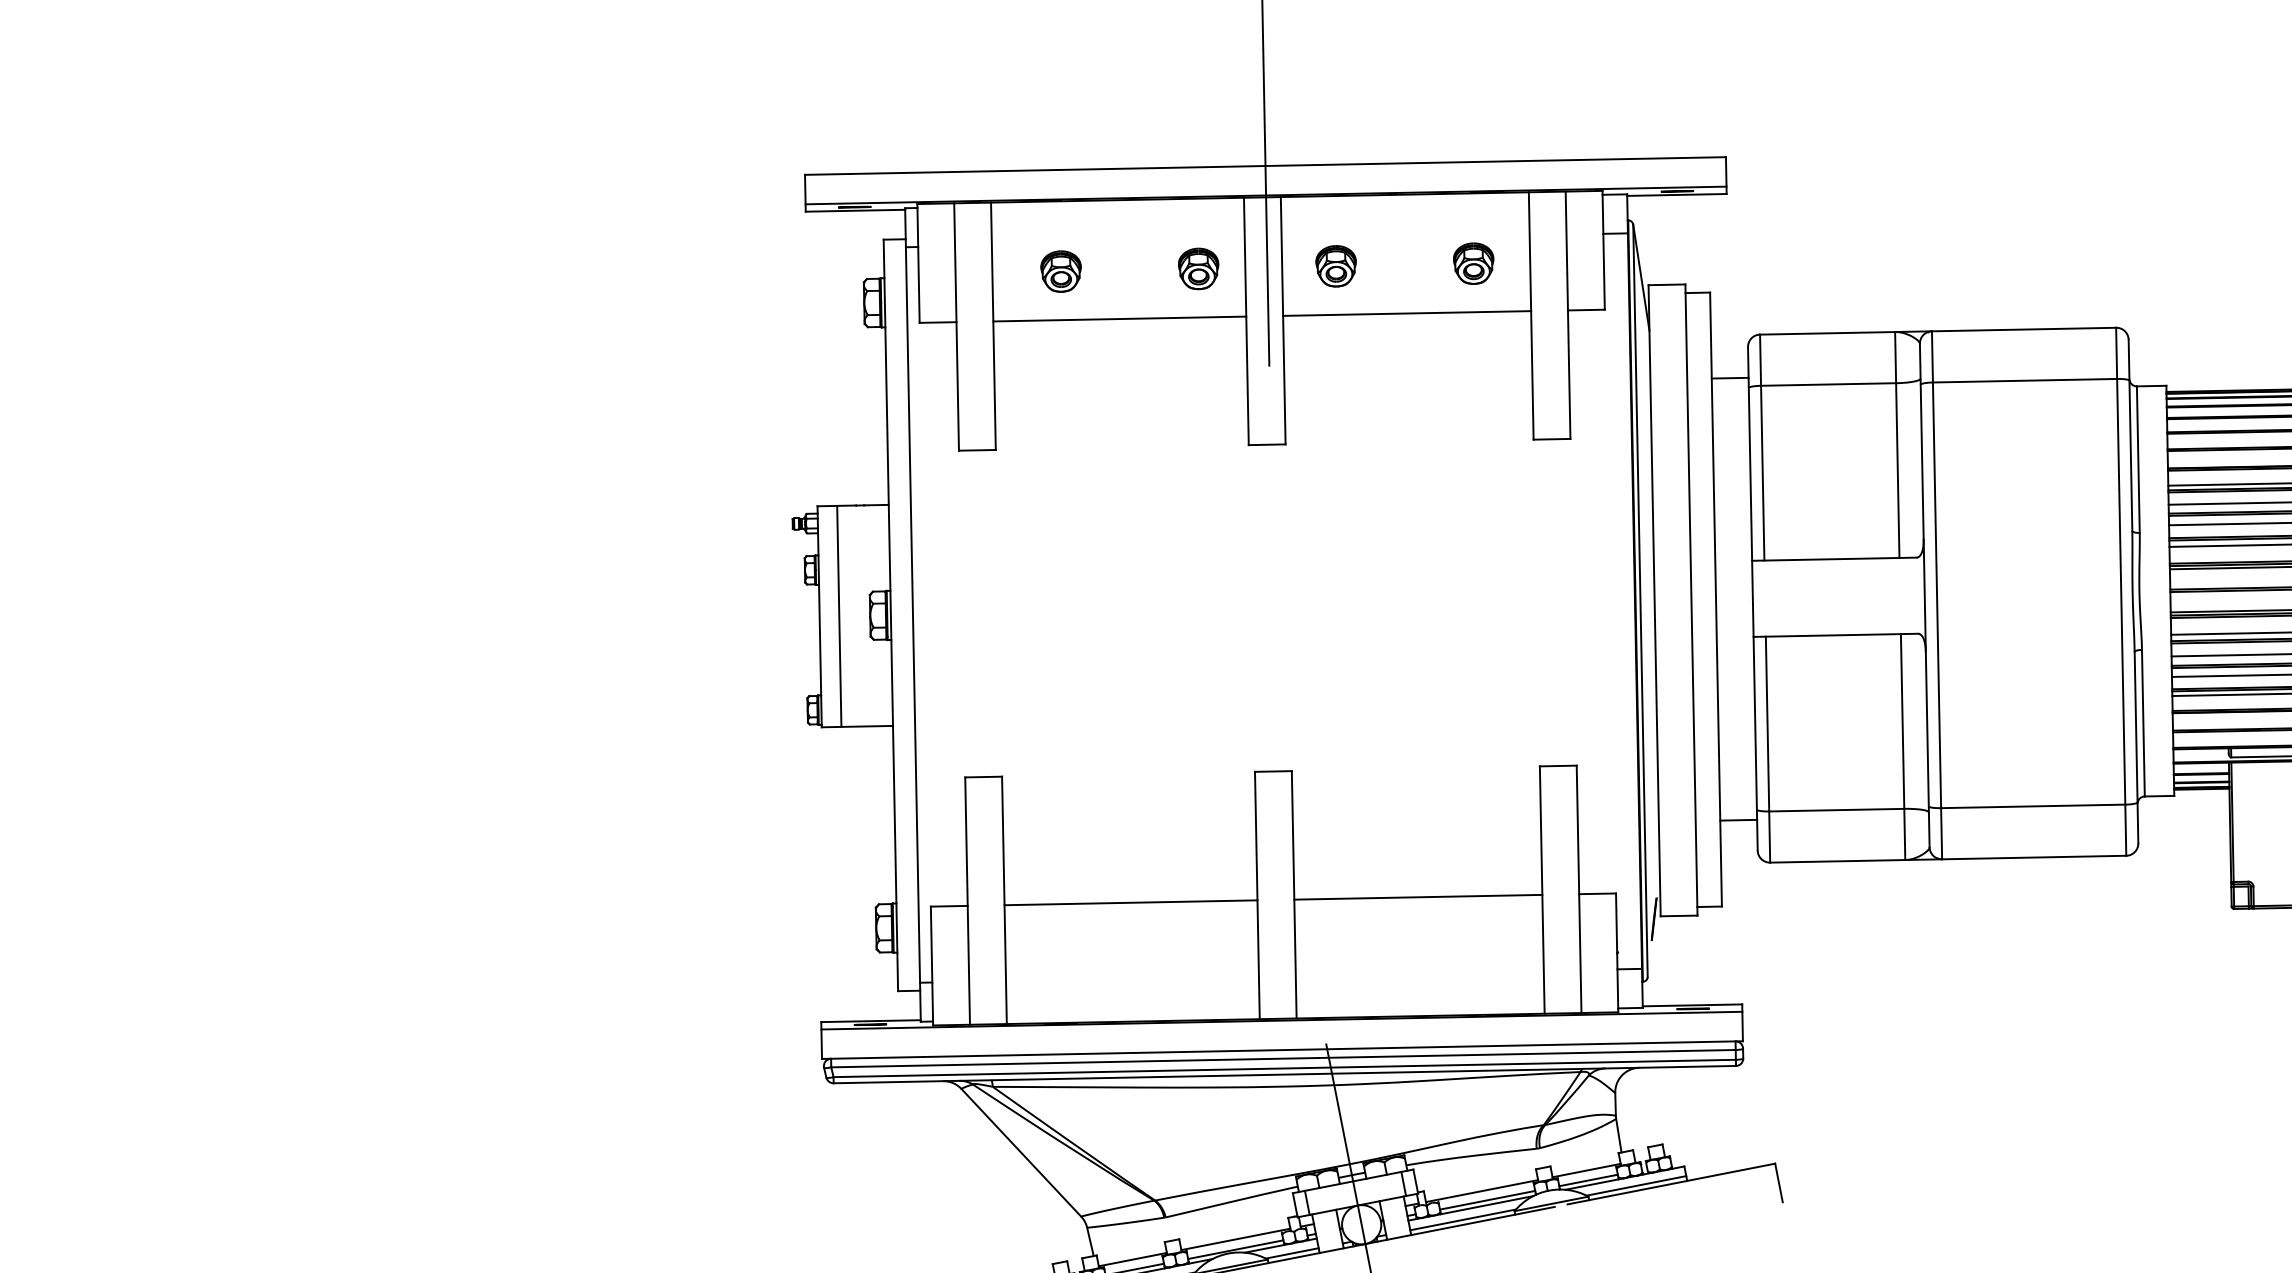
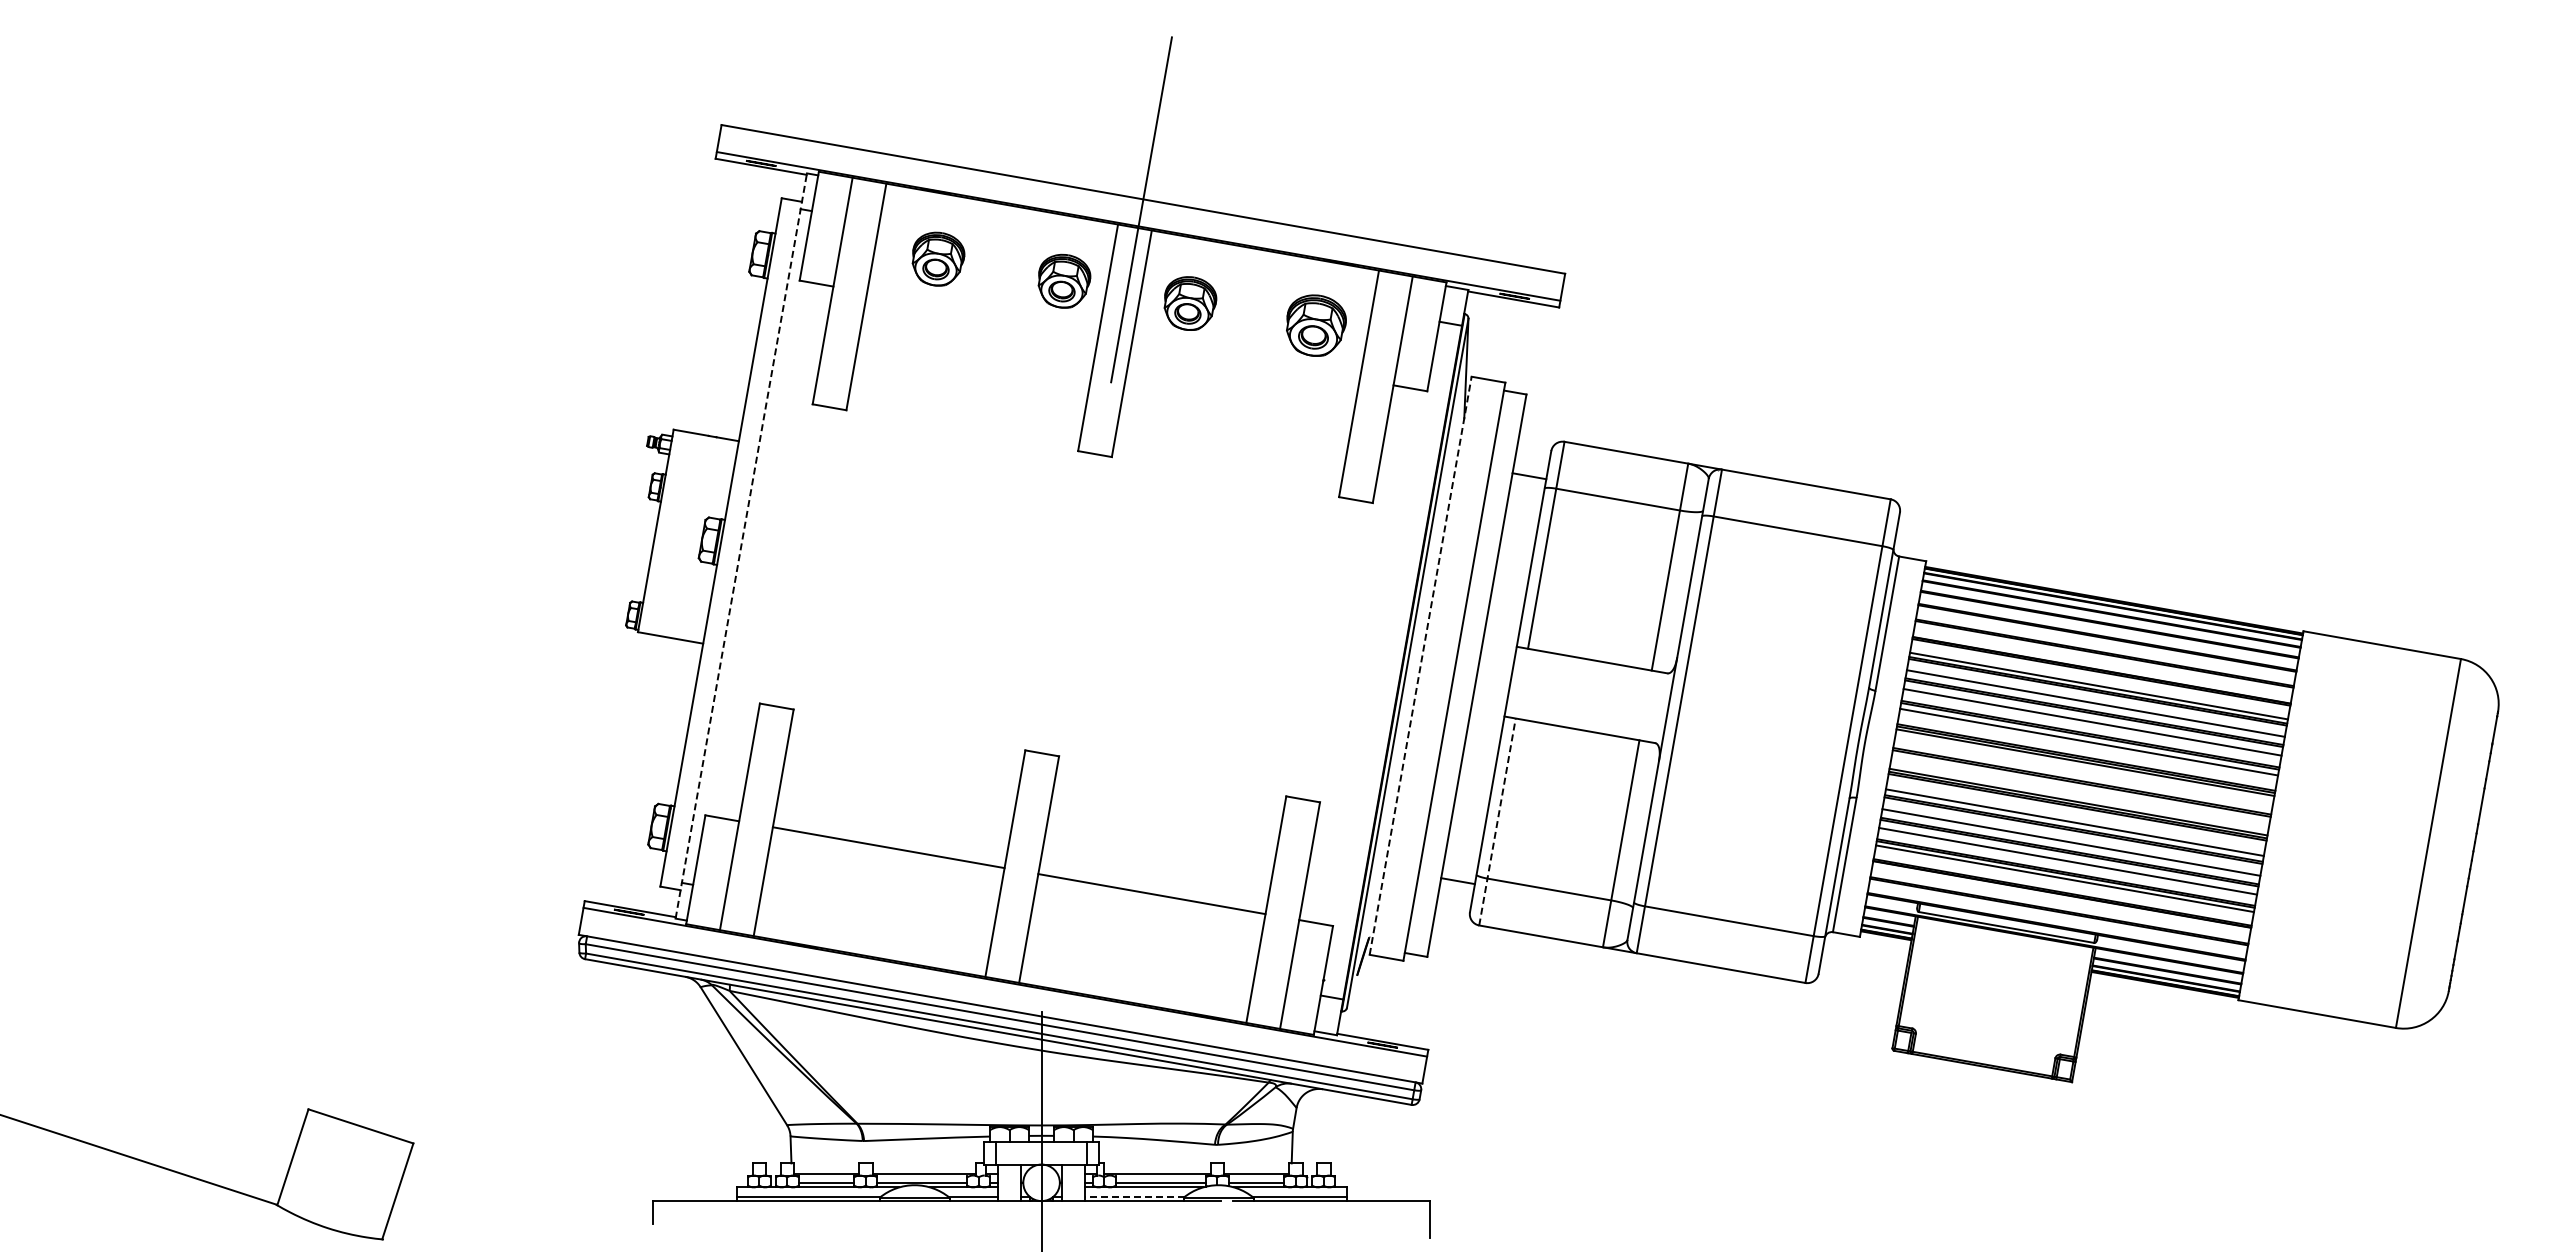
part: (1474, 263) -> (1316, 325), size x1.6
part: (1336, 266) -> (1190, 303), size x1.4
part: (1199, 268) -> (1064, 281), size x1.4
part: (1061, 270) -> (938, 258), size x1.4
line: (1406, 313) -> (1245, 359), removed
line: (1119, 318) -> (982, 312), removed
line: (1654, 600) -> (1420, 665), solid -> dashed
line: (913, 614) -> (741, 545), solid -> dashed
line: (838, 615) -> (673, 533), removed
line: (1767, 749) -> (1497, 821), solid -> dashed
line: (1462, 1219) -> (1134, 1196), solid -> dashed

